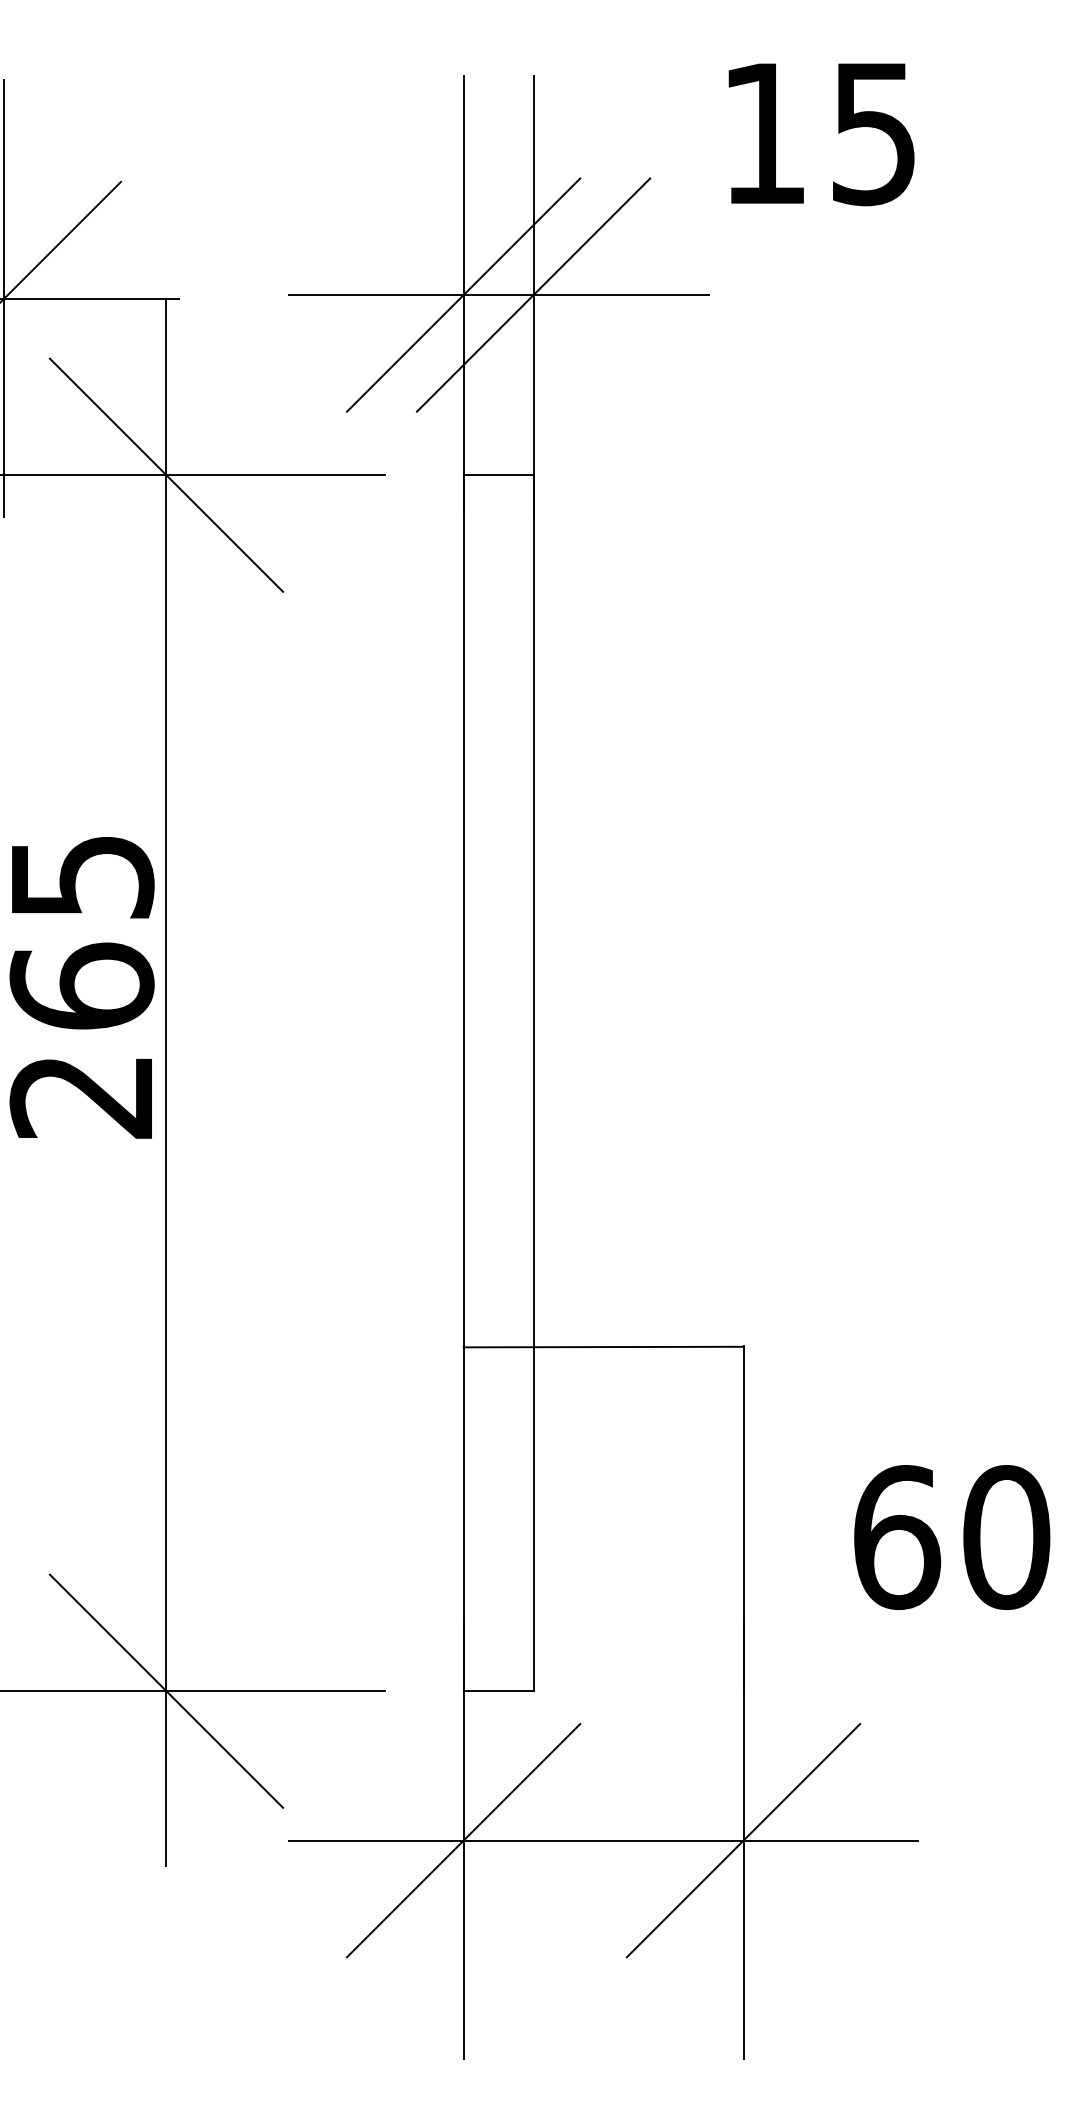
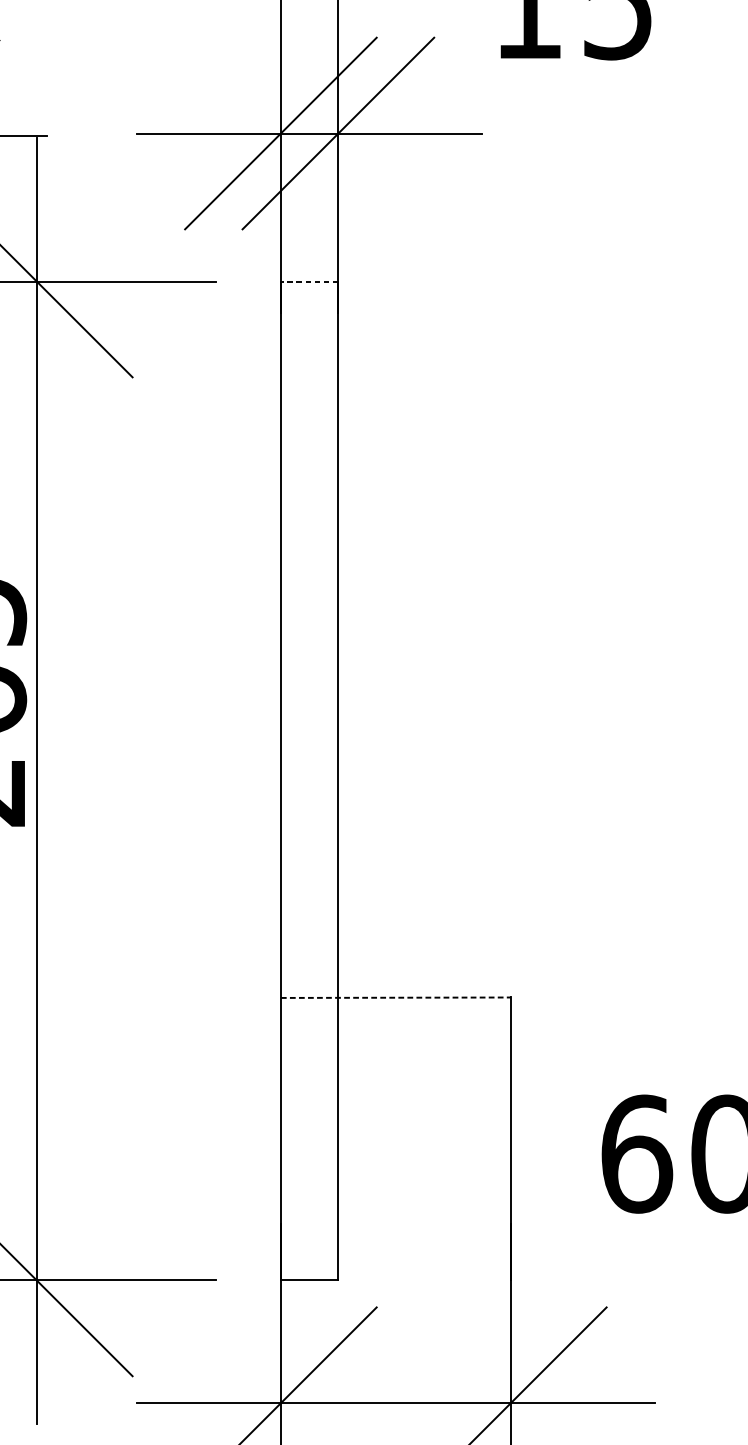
line: (498, 475) -> (309, 281), solid -> dashed
line: (603, 1347) -> (395, 998), solid -> dashed

